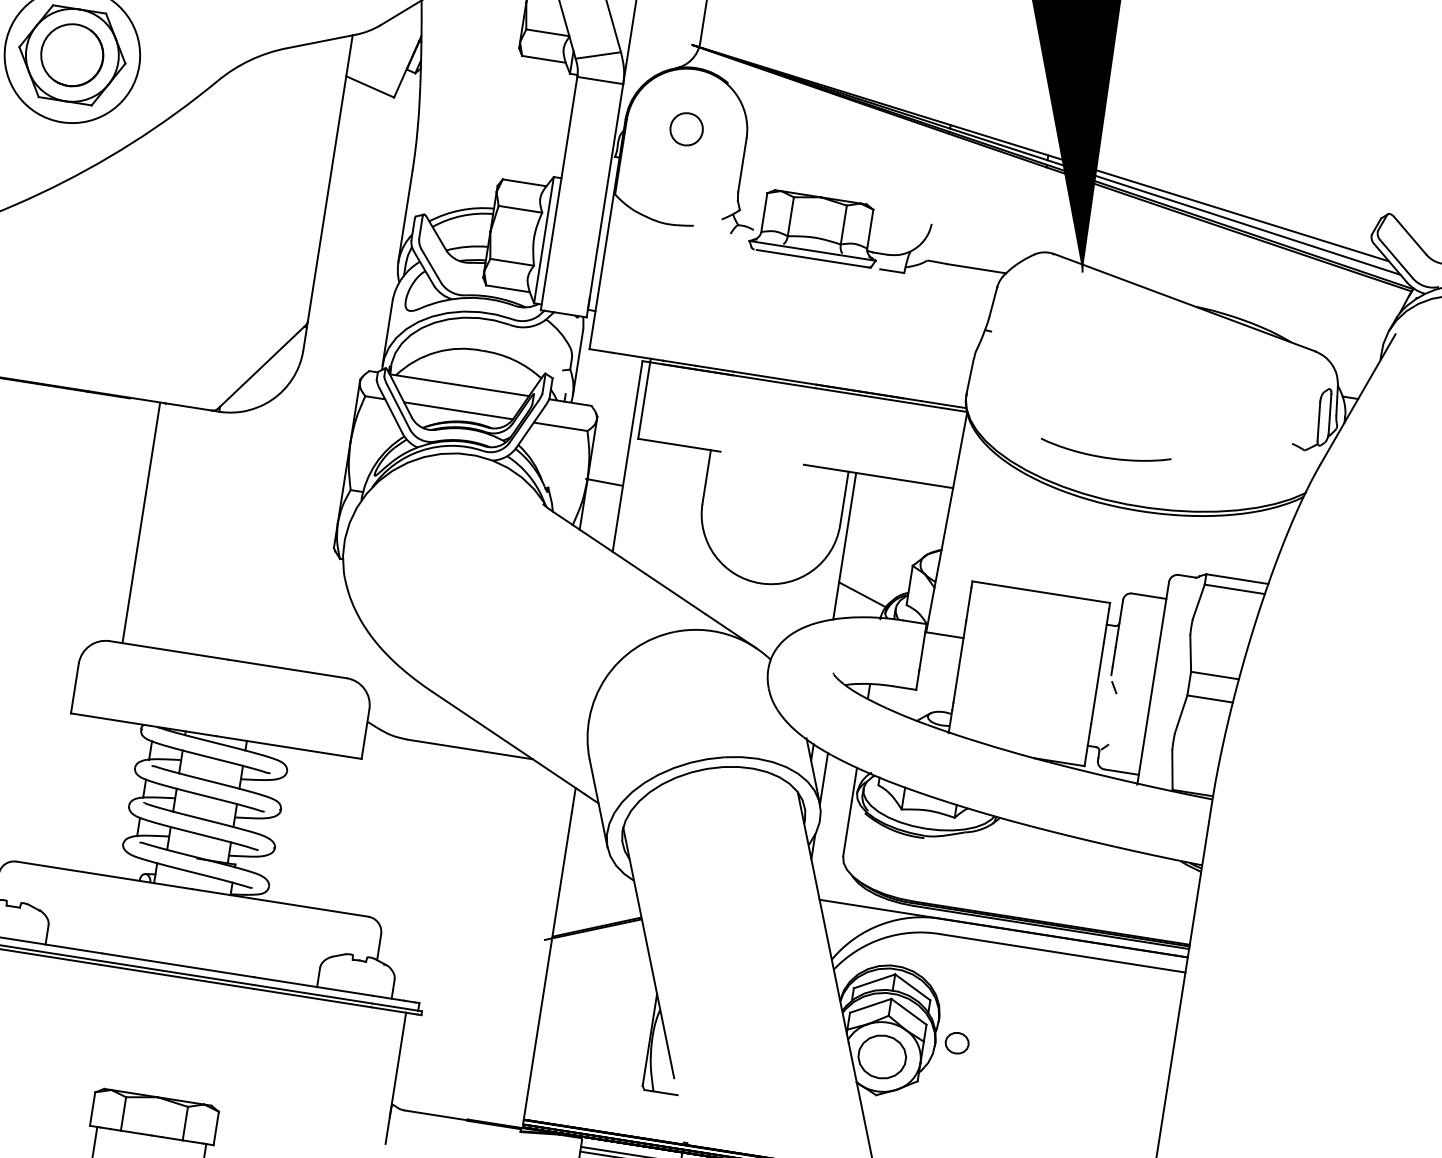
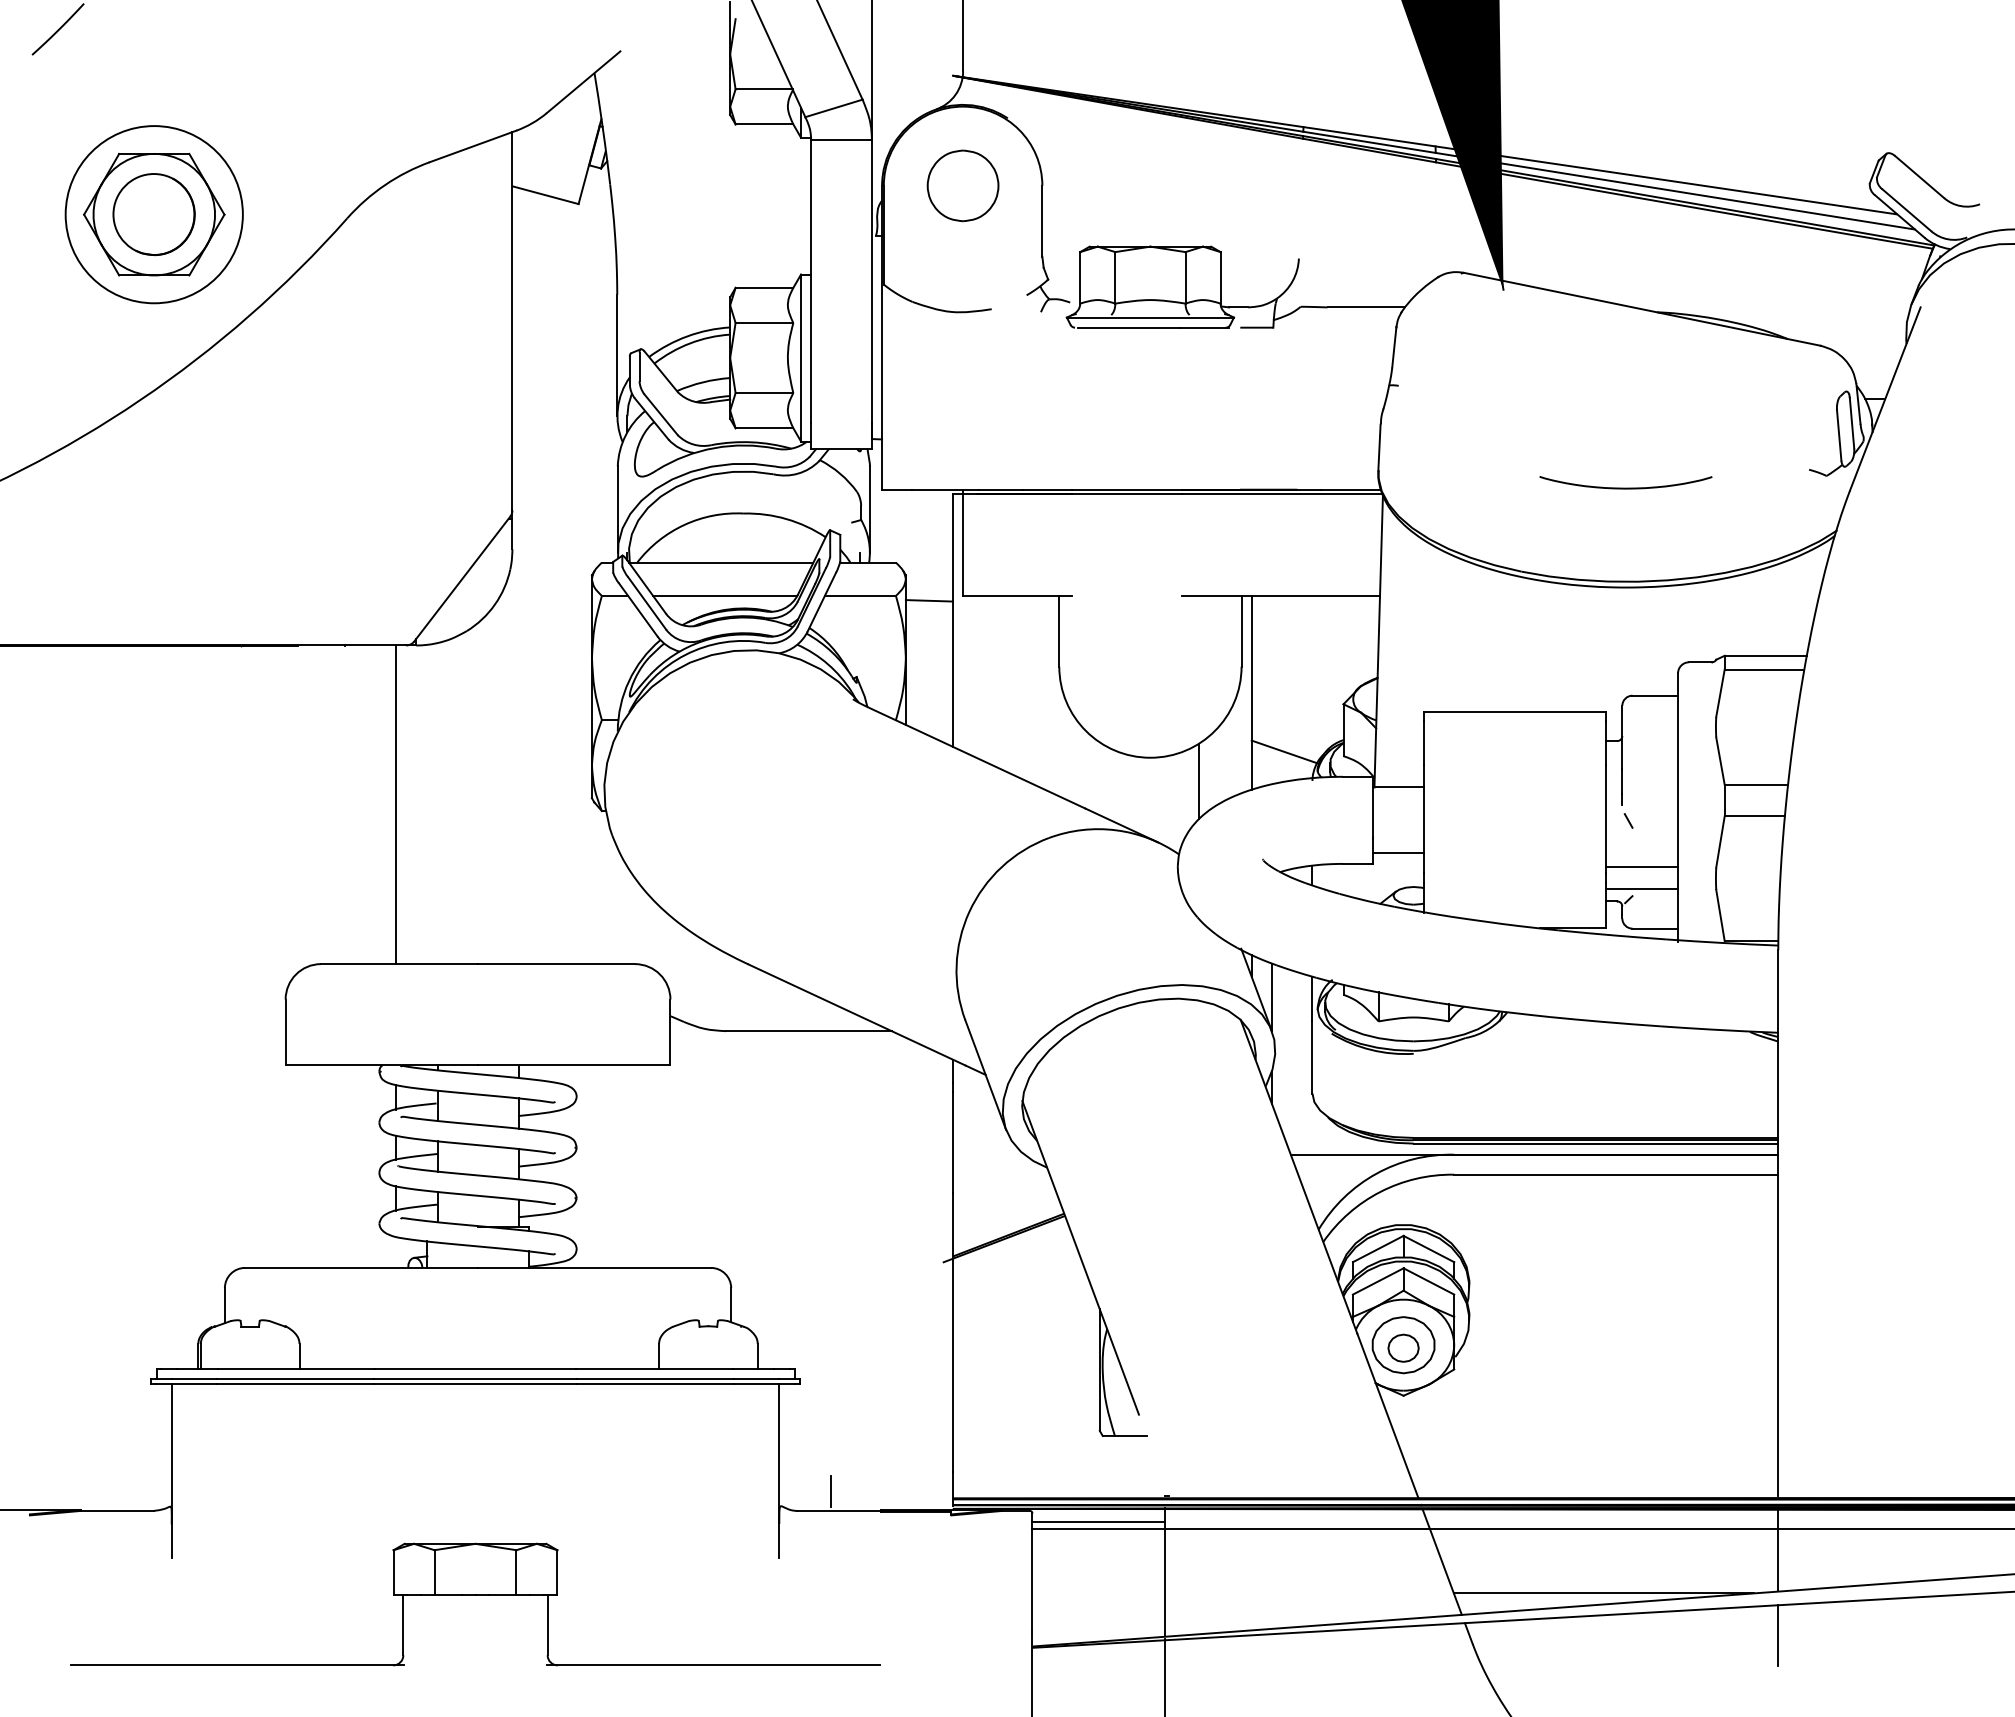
part: (686, 128) -> (962, 185), size x1.67
curve: (1104, 456) -> (1625, 487), moved
line: (603, 481) -> (928, 600), moved
line: (141, 523) -> (396, 805), moved
line: (794, 607) -> (1199, 781), added
line: (936, 685) -> (1398, 853), added
line: (1119, 723) -> (1642, 866), added
line: (1116, 741) -> (1642, 889), added
part: (957, 1042) -> (1403, 1347), moved
line: (432, 1099) -> (831, 1491), added

